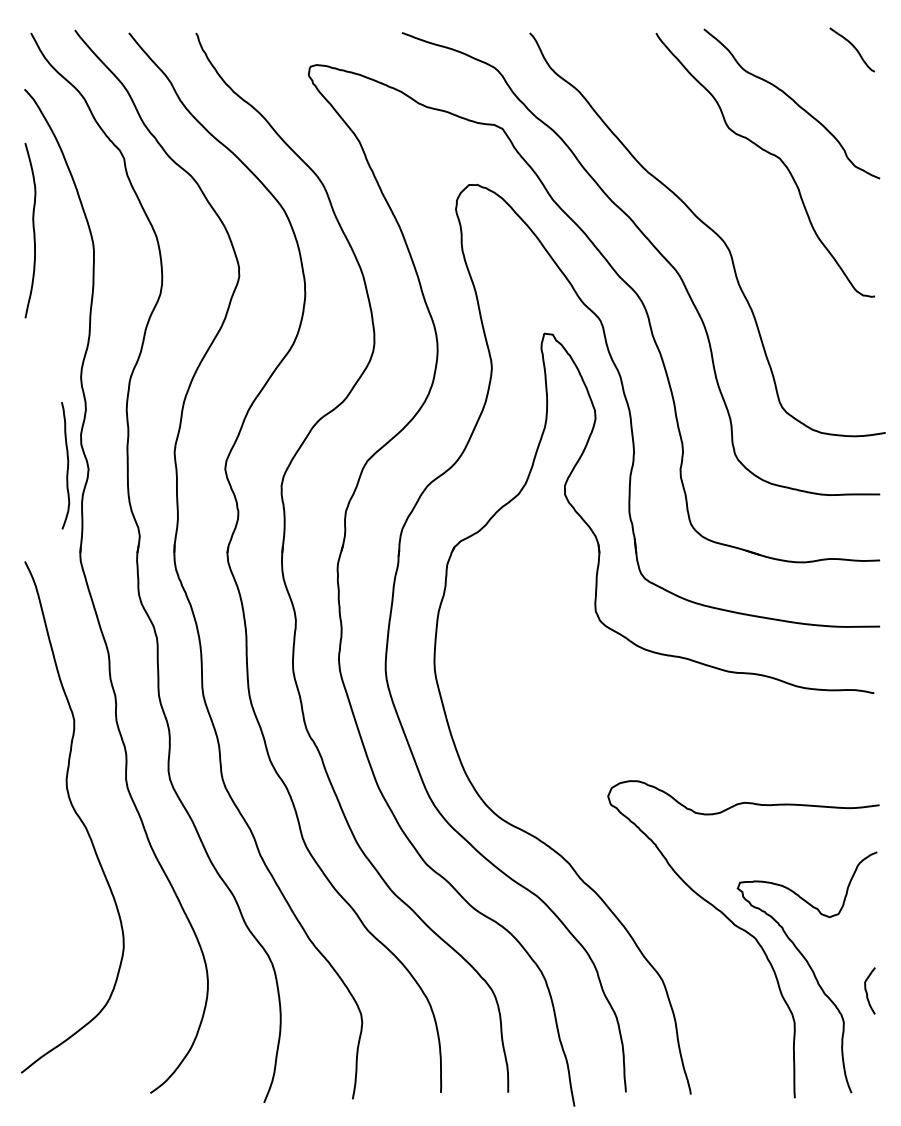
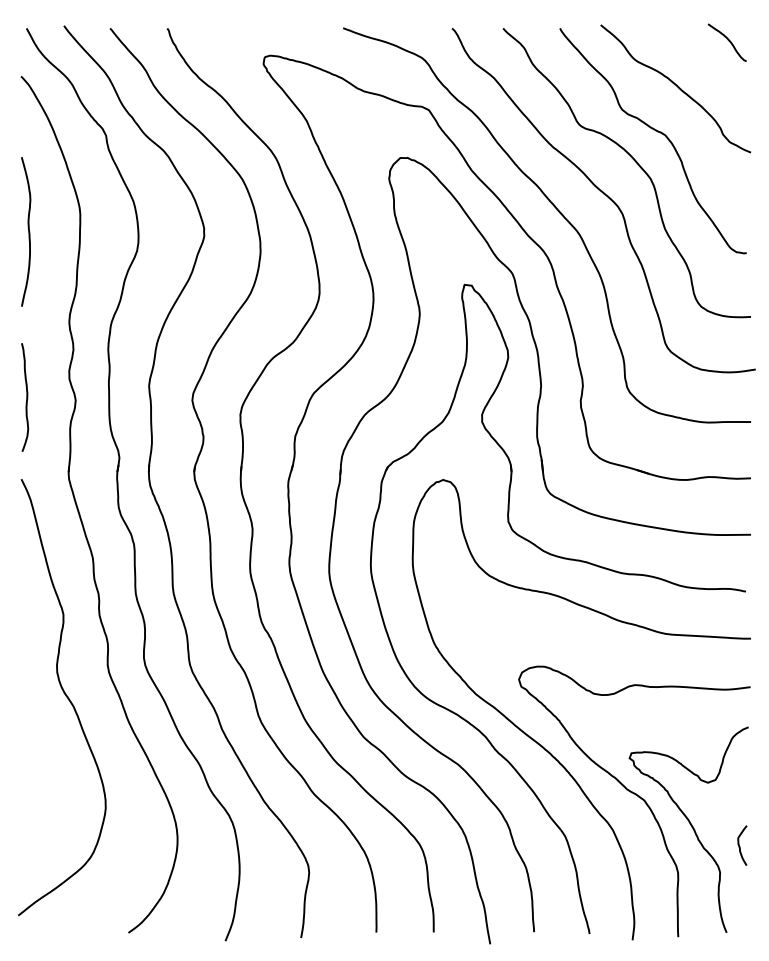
curve: (748, 194) -> (638, 166), added
curve: (33, 230) -> (28, 231), moved
curve: (67, 465) -> (26, 397), moved
curve: (642, 879) -> (548, 750), added

